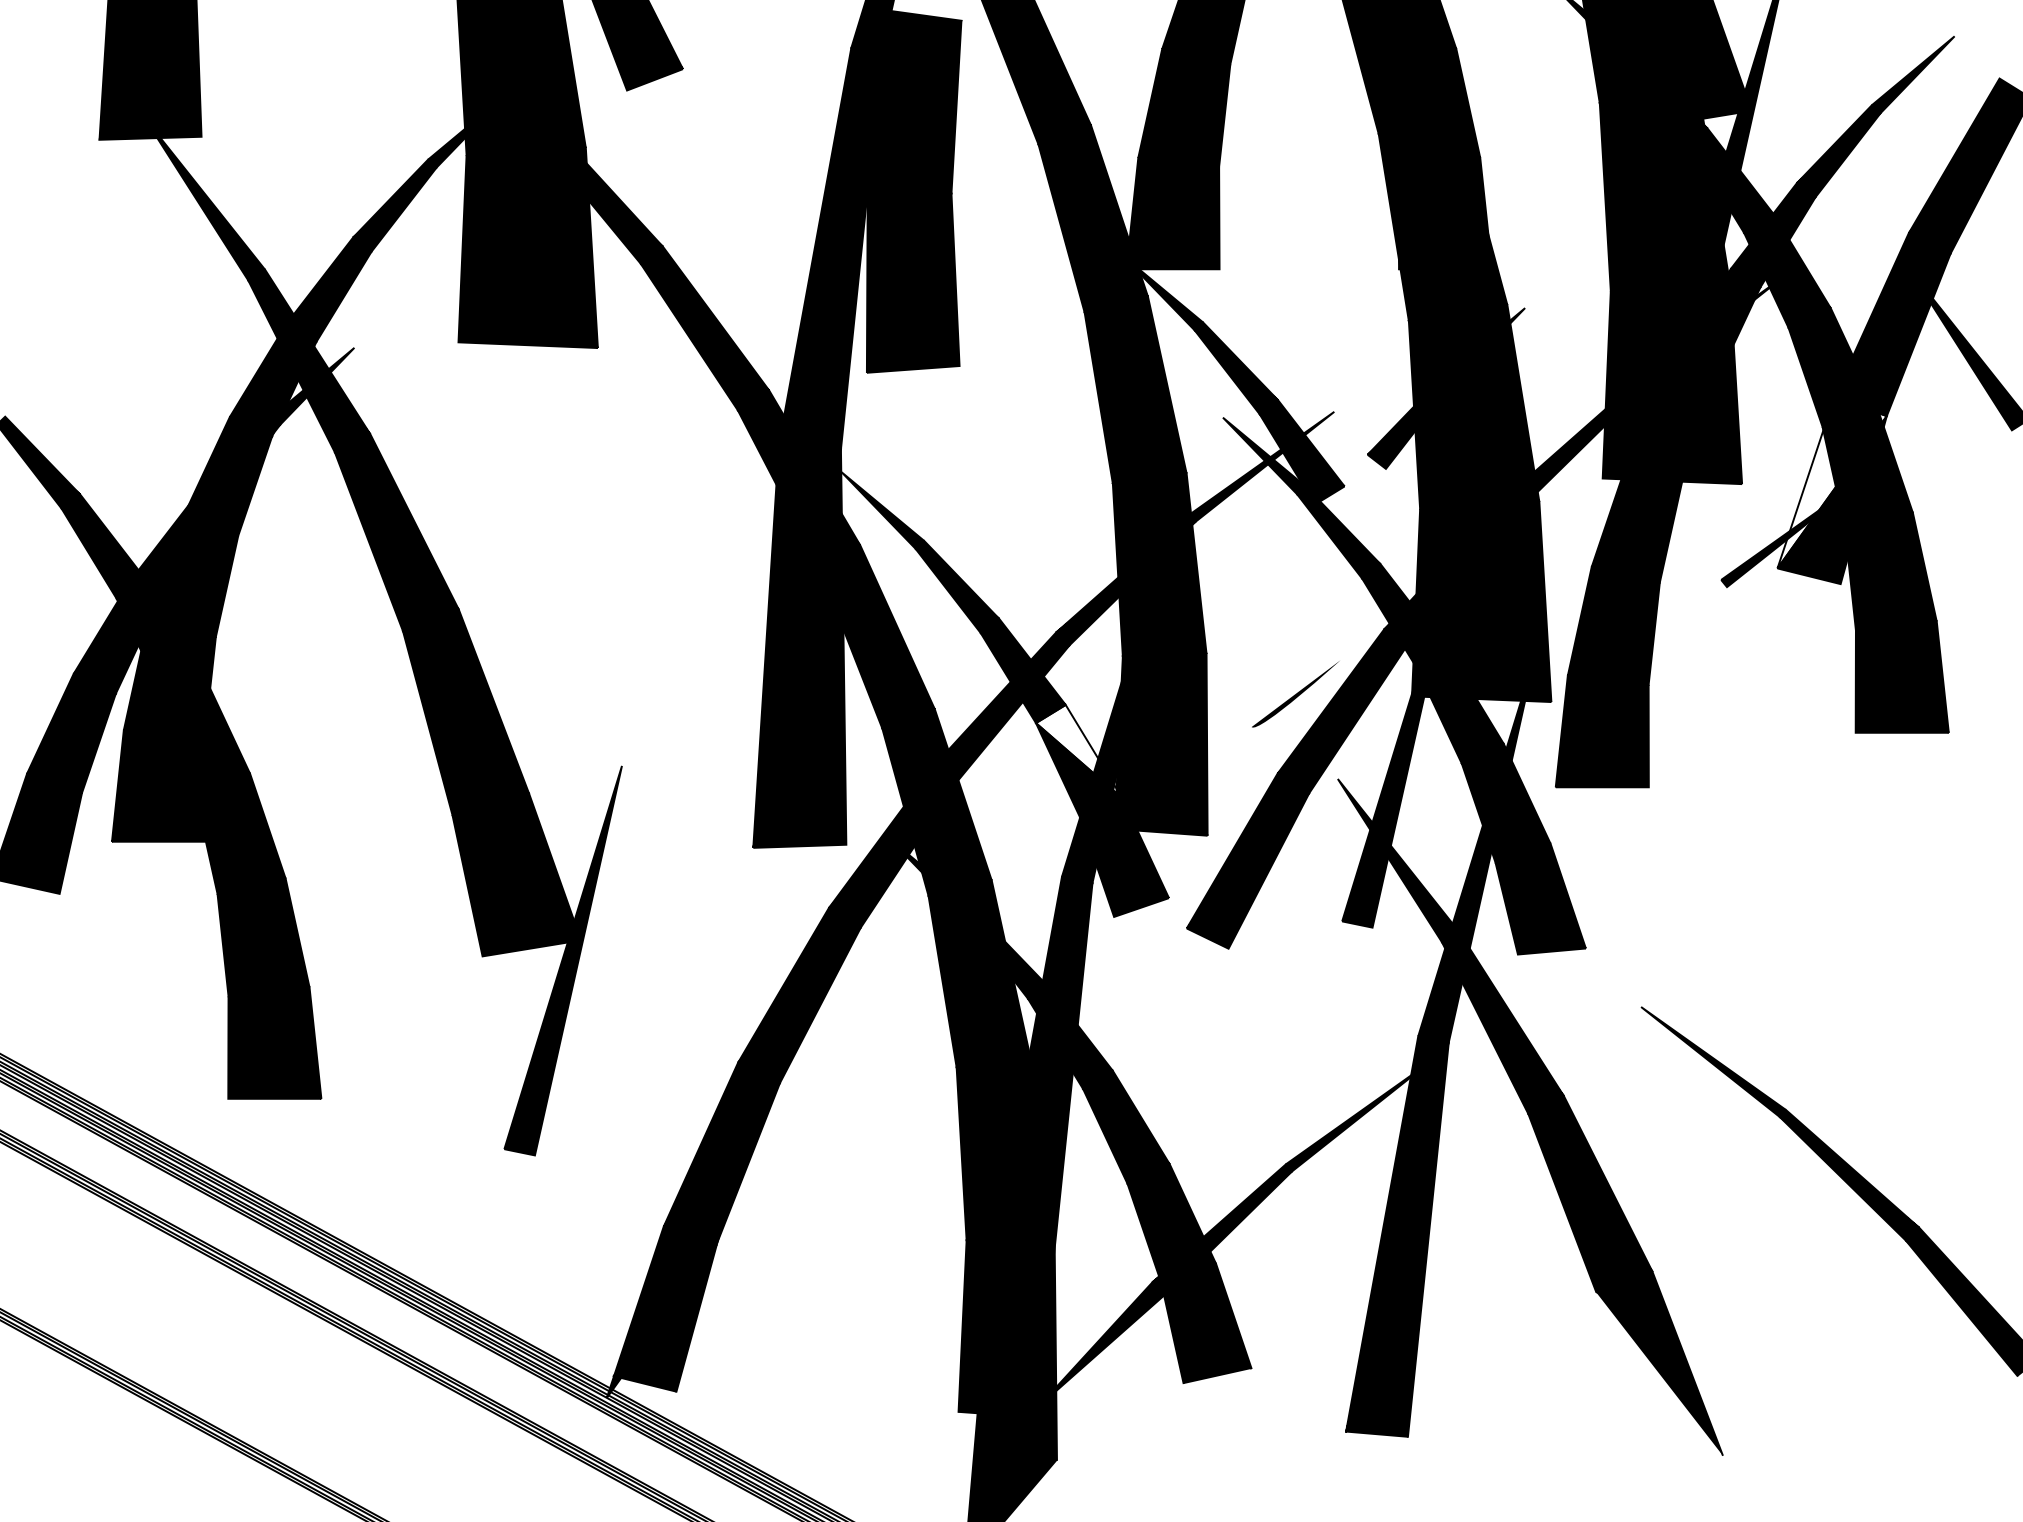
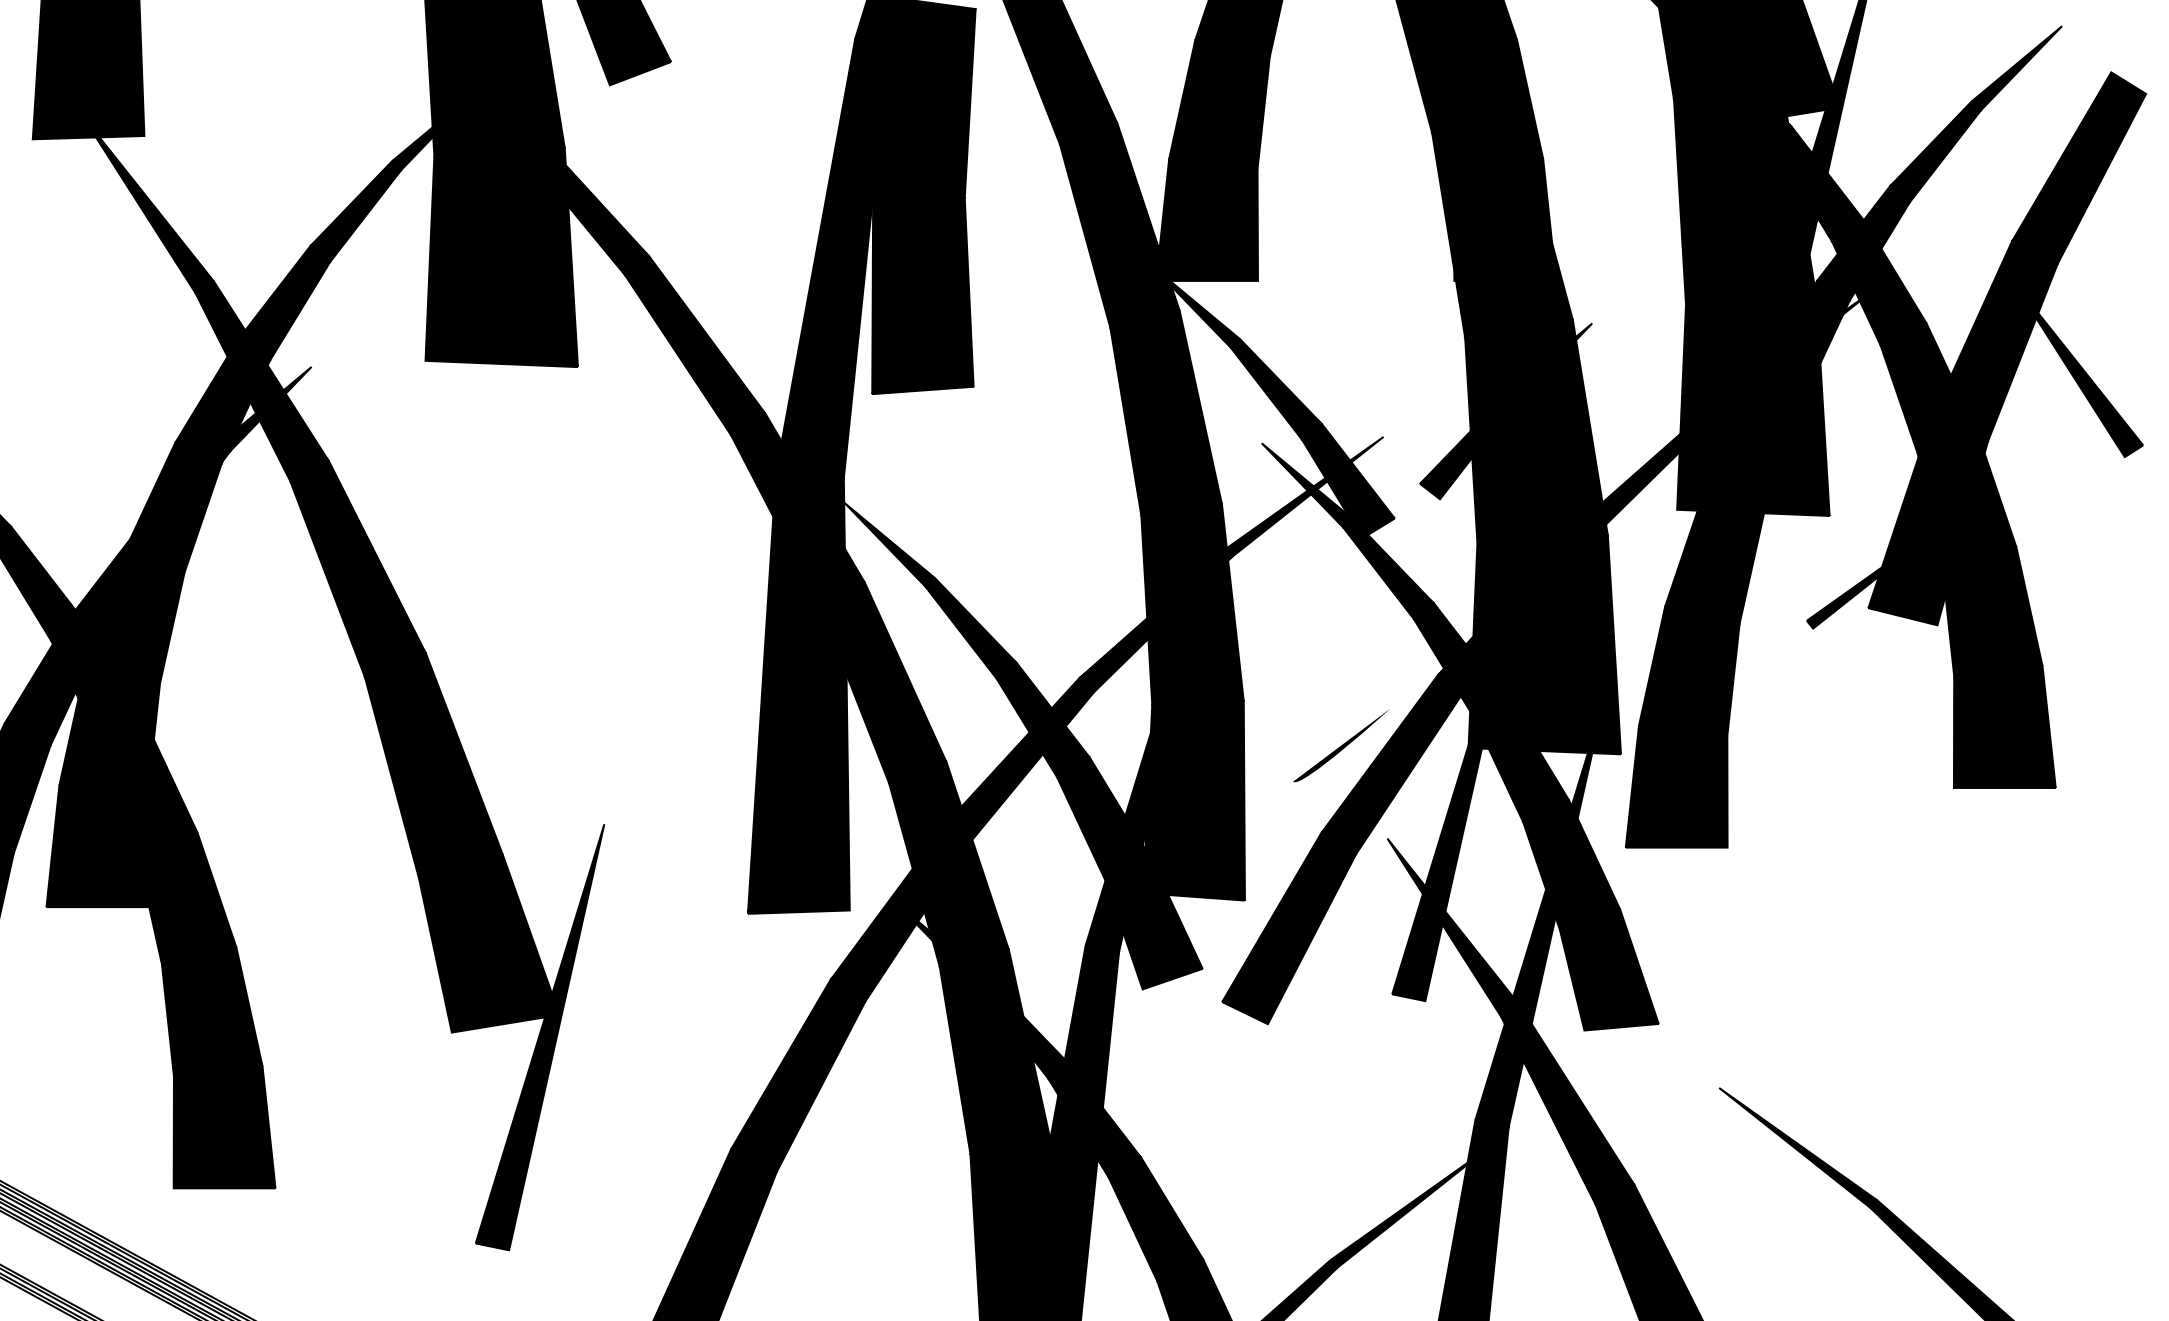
fill: (1831, 482) -> (1927, 514), added
fill: (1079, 751) -> (1104, 808), added

